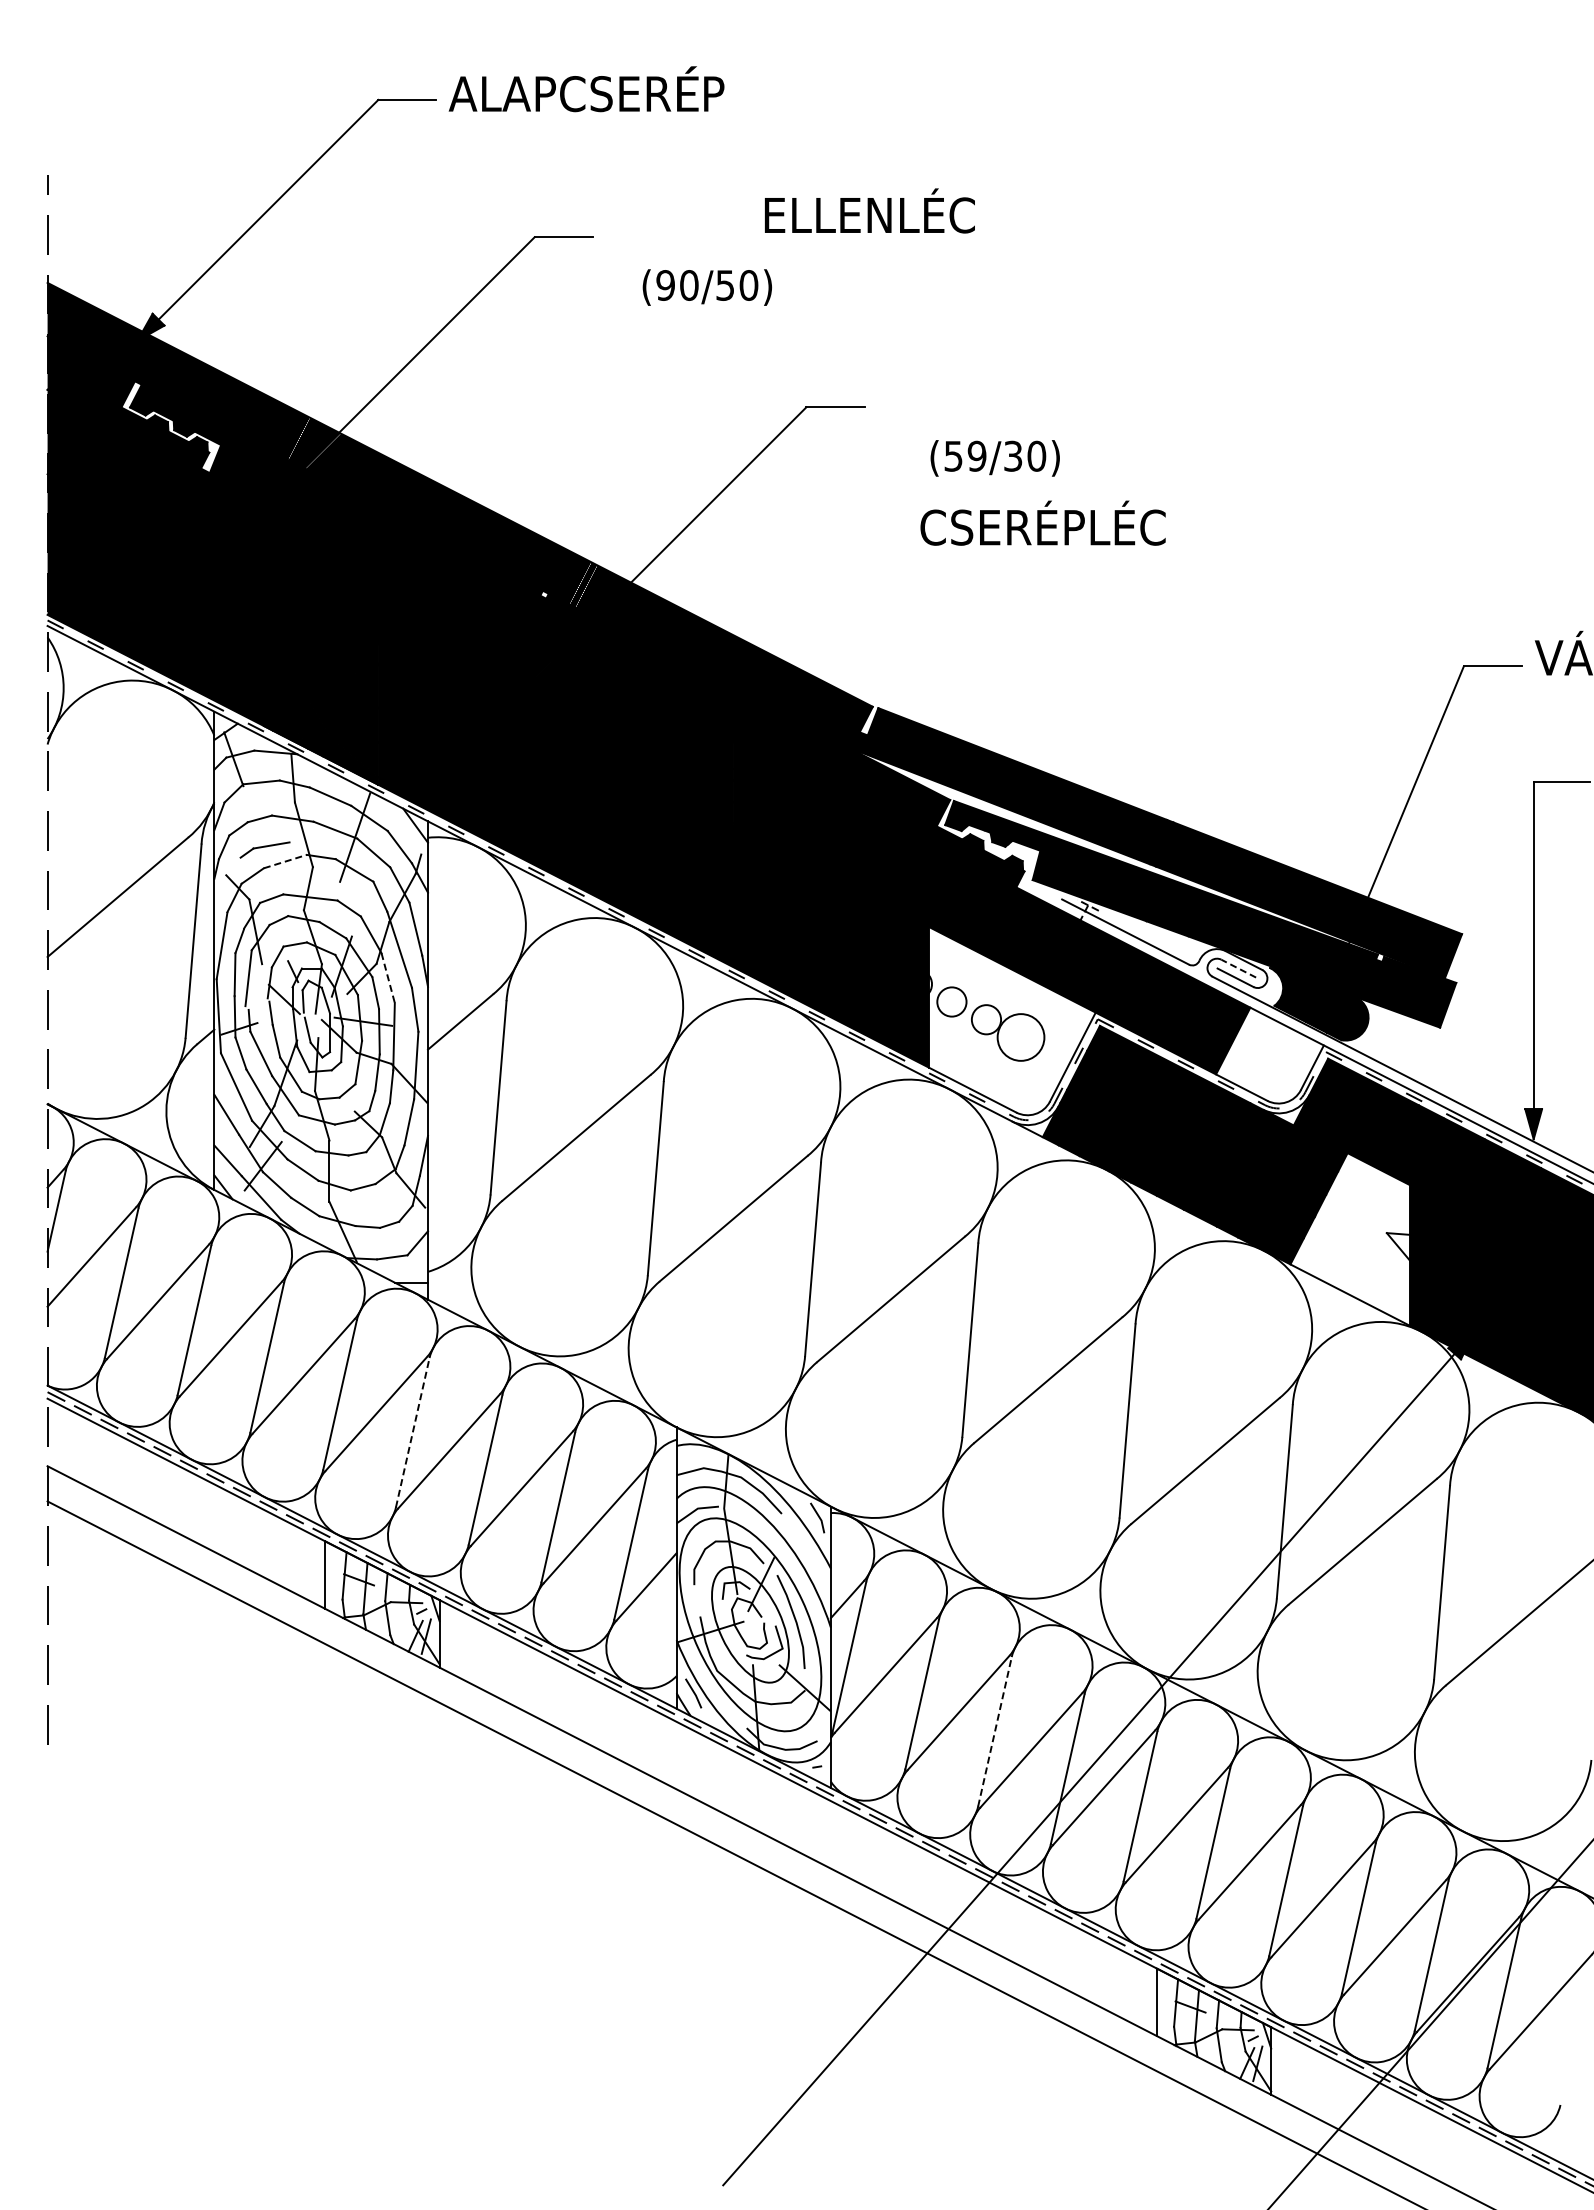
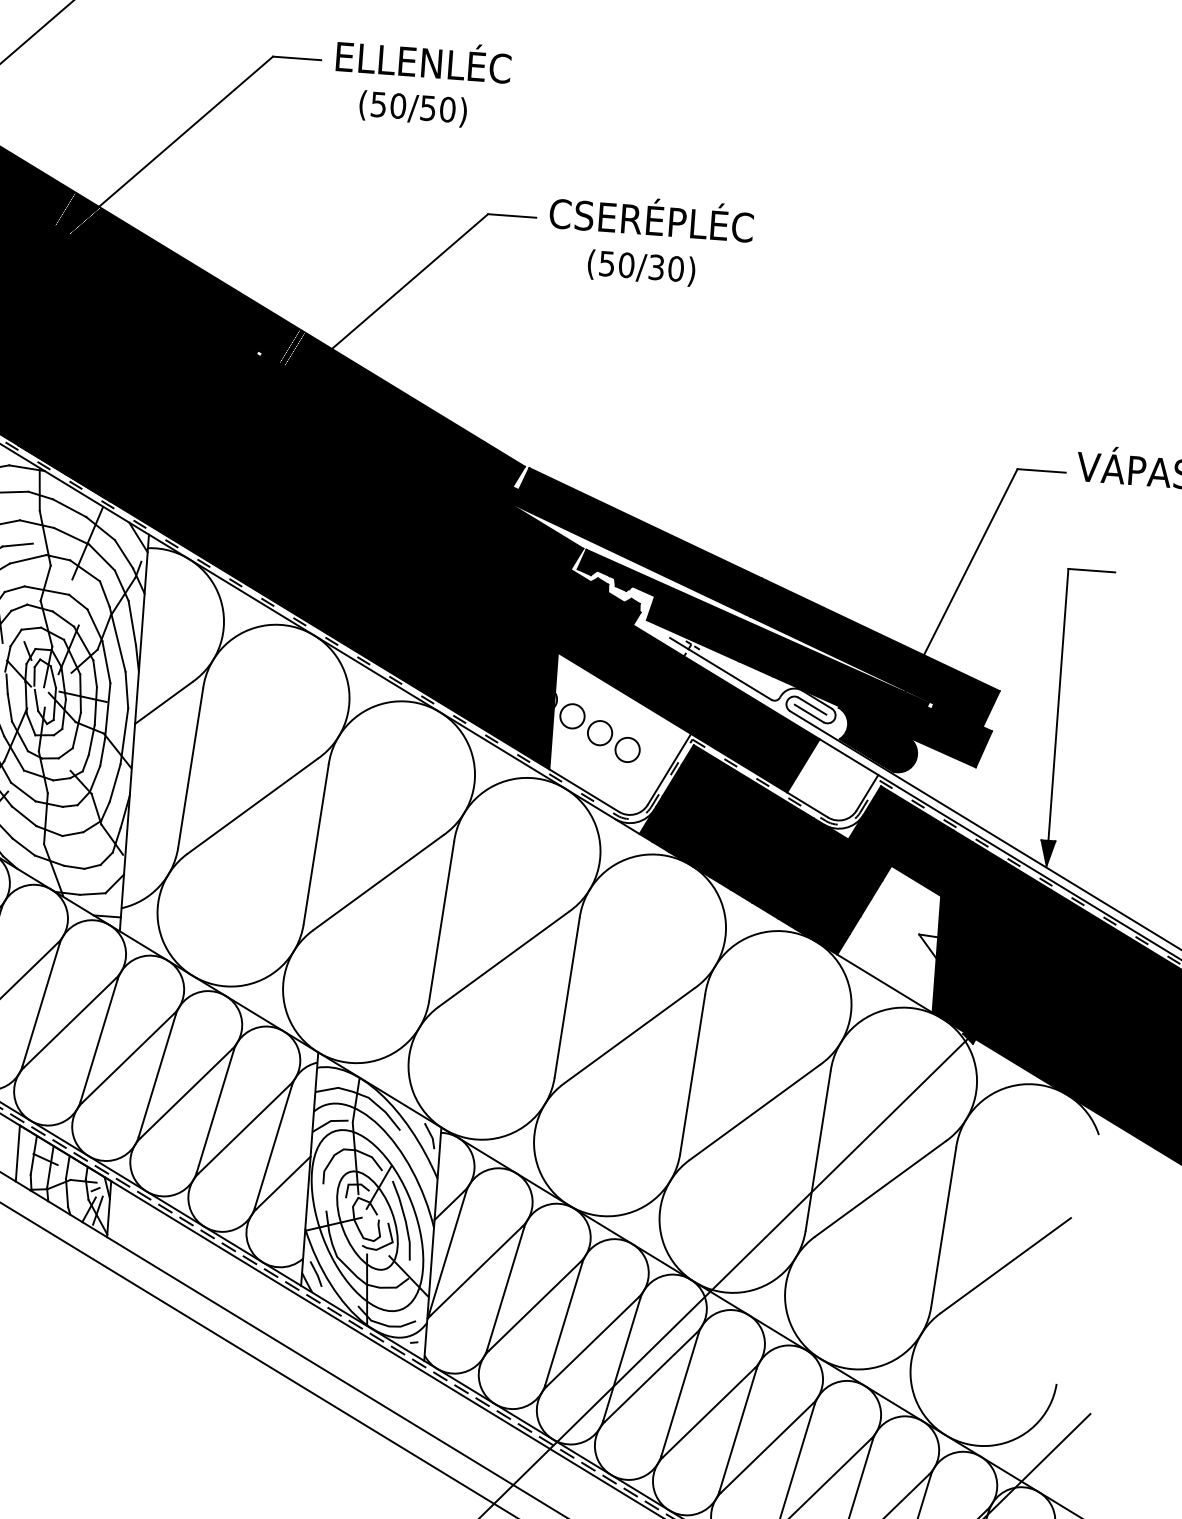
text: (869, 210) -> (423, 58), moved
text: (665, 285) -> (378, 104), (90/50) -> (50/50)
text: (976, 456) -> (626, 265), (59/30) -> (50/30)
text: (1042, 522) -> (651, 216), moved
line: (285, 861) -> (28, 559), dashed -> solid
line: (1238, 968) -> (812, 706), dashed -> solid
line: (388, 978) -> (106, 662), dashed -> solid
circle: (1020, 1037) -> (627, 749), size x0.62
line: (412, 1432) -> (98, 1040), dashed -> solid
line: (994, 1731) -> (563, 1323), dashed -> solid

